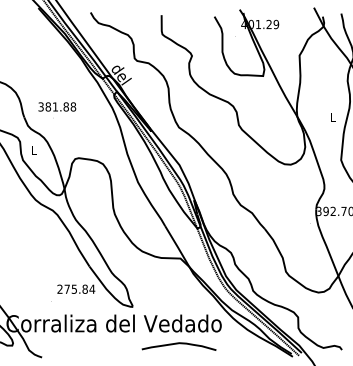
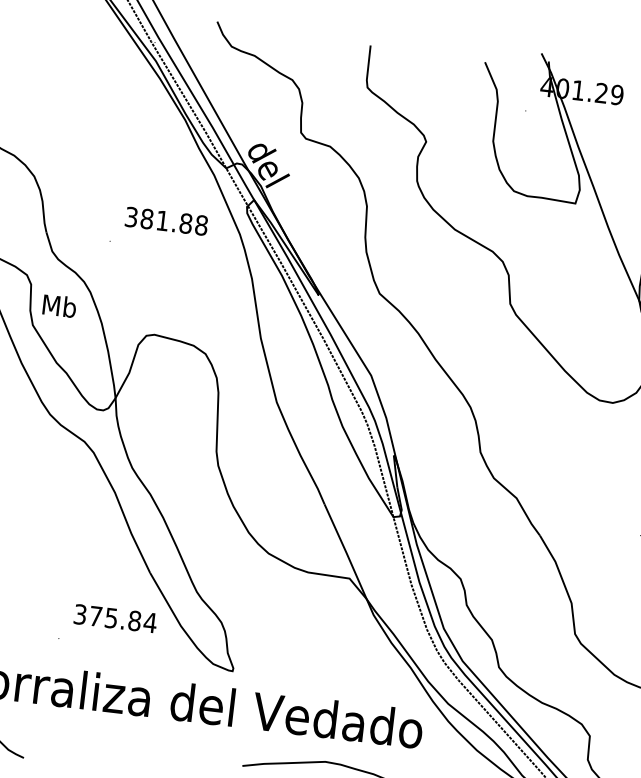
text: (57, 106) -> (167, 220), moved
text: (33, 149) -> (58, 304), L -> Mb
text: (59, 289) -> (78, 614), 275.84 -> 375.84

